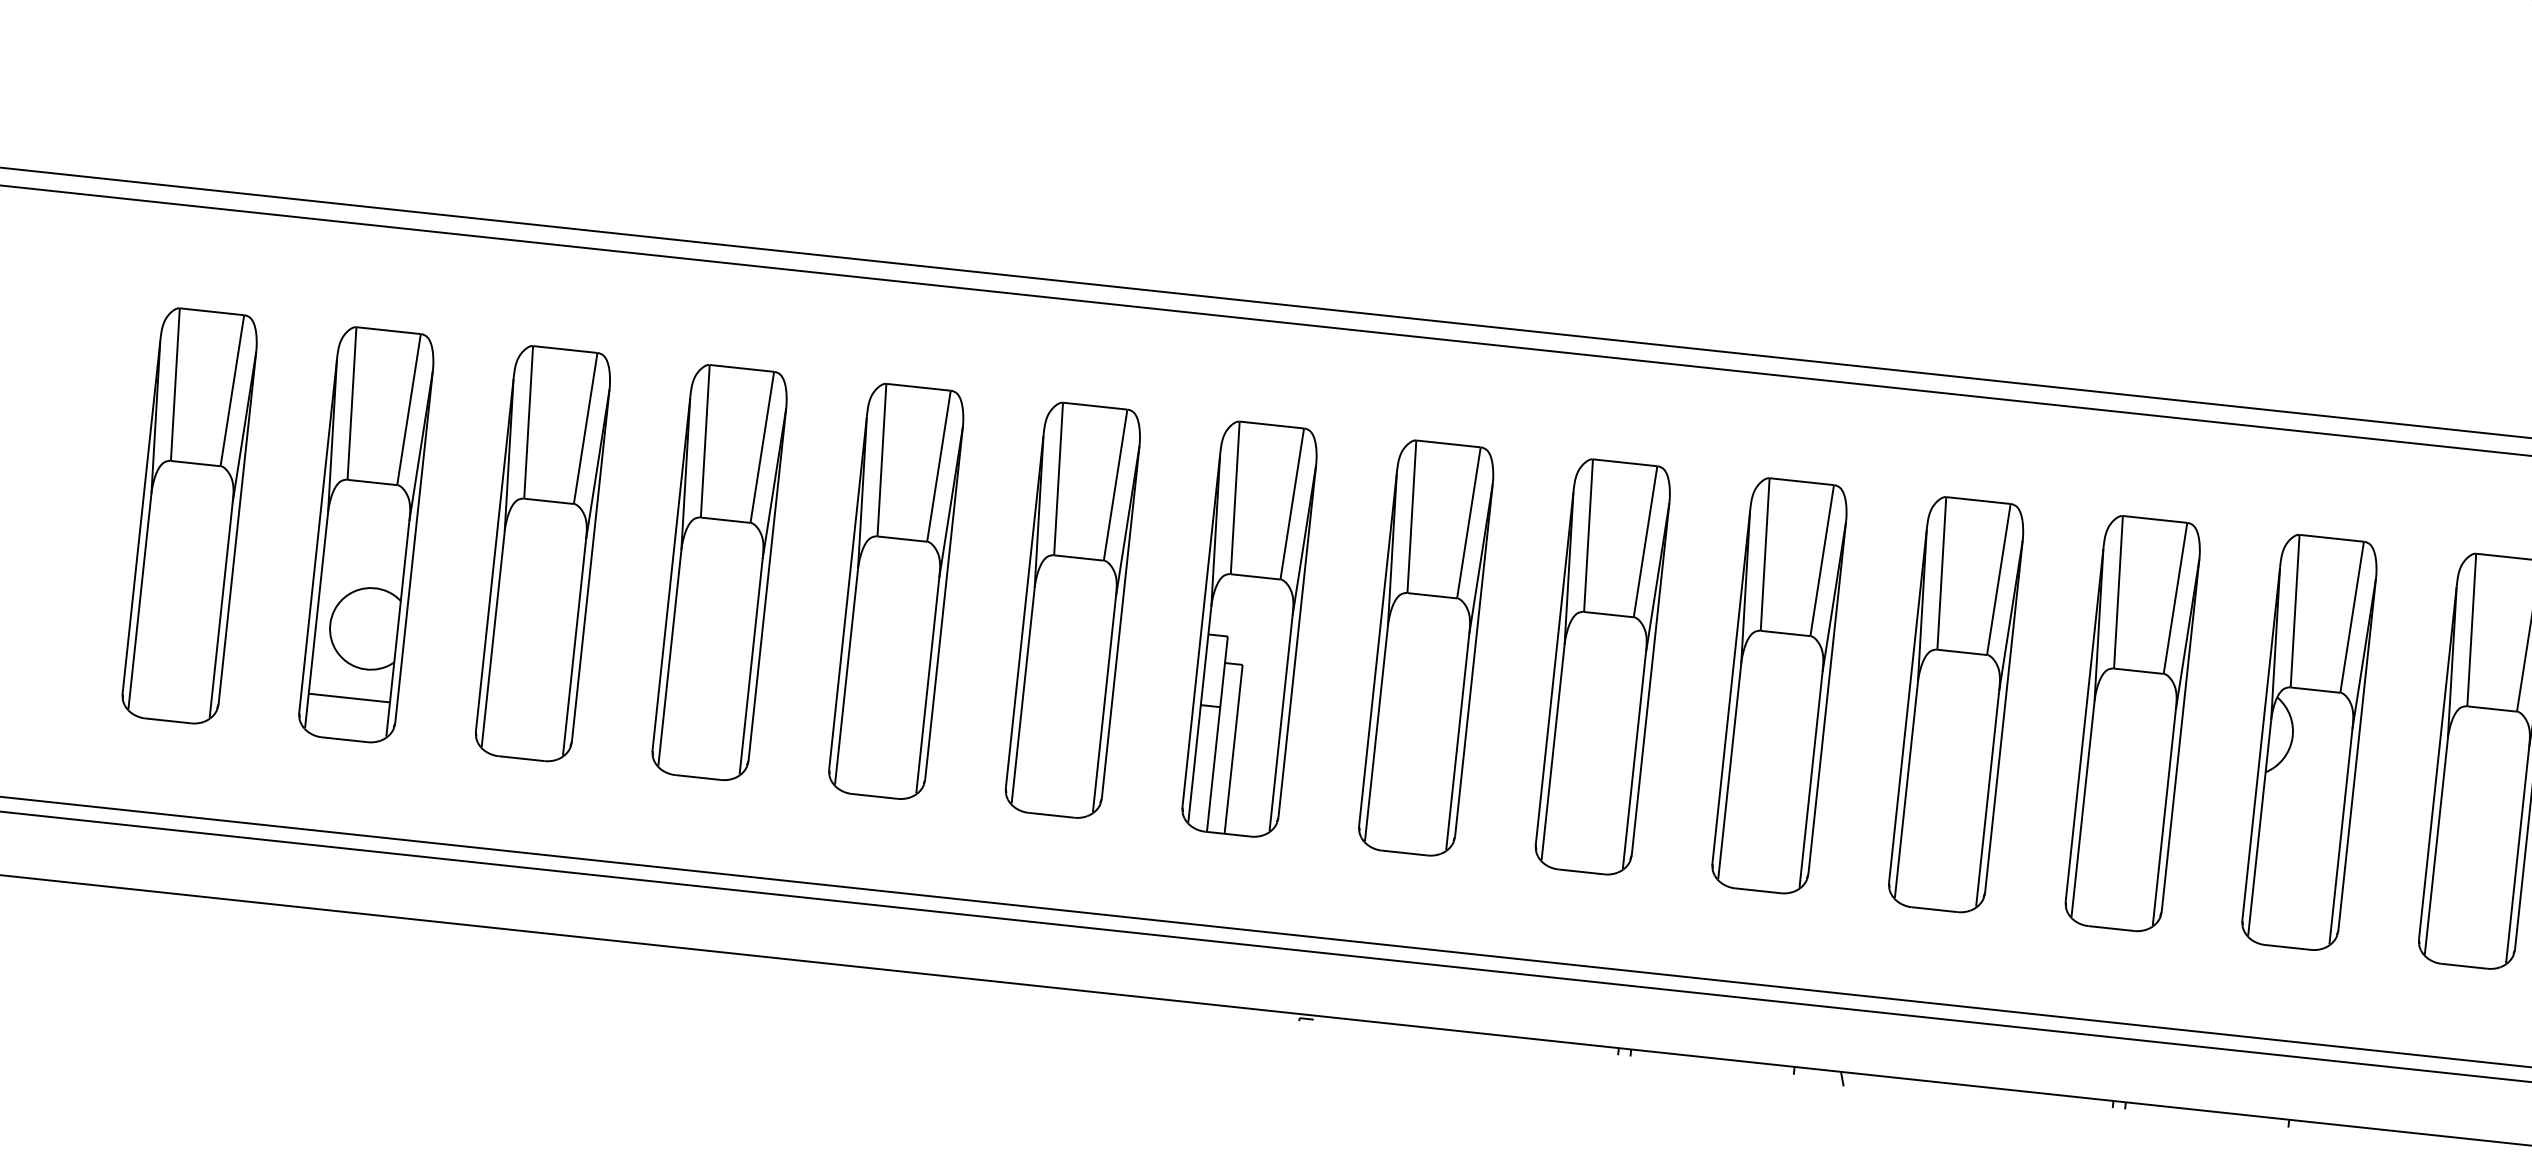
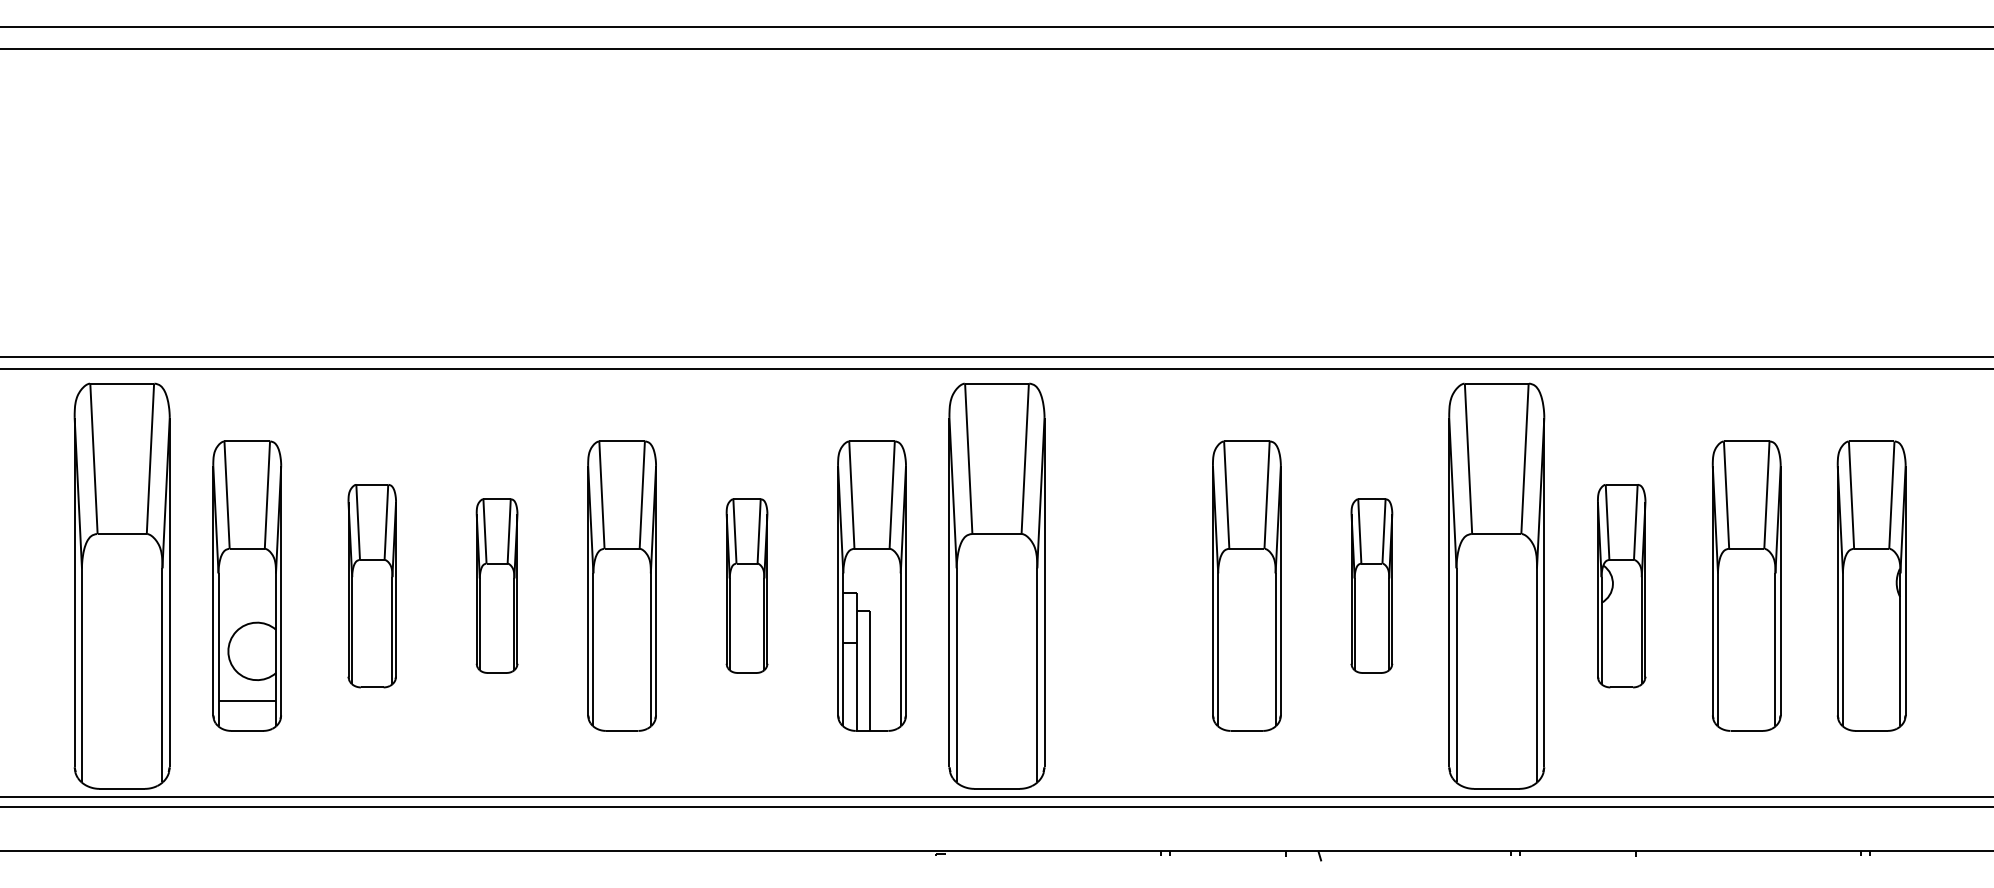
part: (190, 515) -> (122, 585), size x1.4
part: (543, 553) -> (372, 585), size x0.7
part: (719, 571) -> (496, 585), size x0.6
part: (1072, 609) -> (746, 585), size x0.6
part: (1426, 647) -> (996, 585), size x1.4
part: (1602, 666) -> (1121, 585), removed
part: (1956, 704) -> (1371, 585), size x0.6
part: (2132, 722) -> (1496, 585), size x1.4
part: (2309, 741) -> (1621, 585), size x0.7

